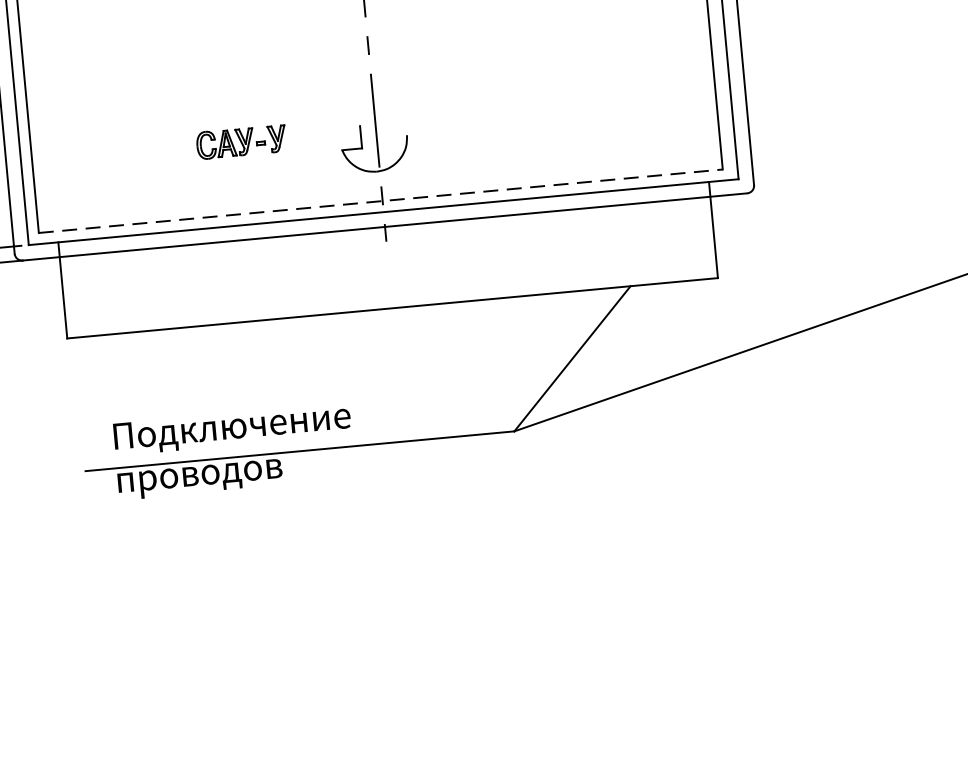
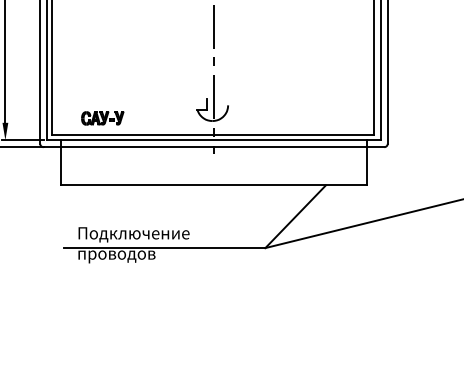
part: (241, 142) -> (102, 118), moved
line: (381, 202) -> (213, 135), dashed -> solid

